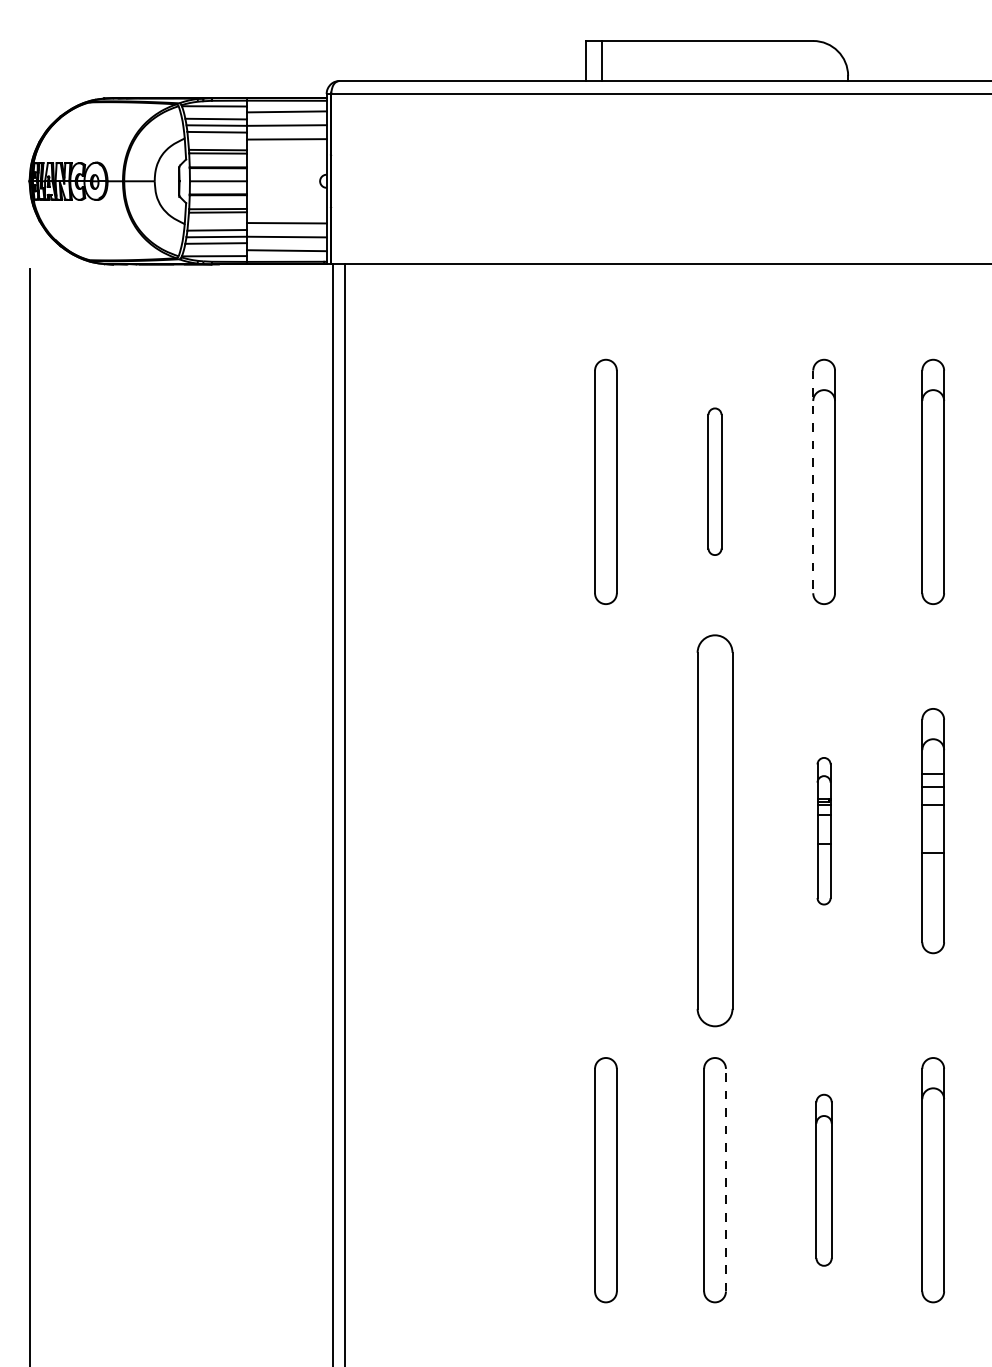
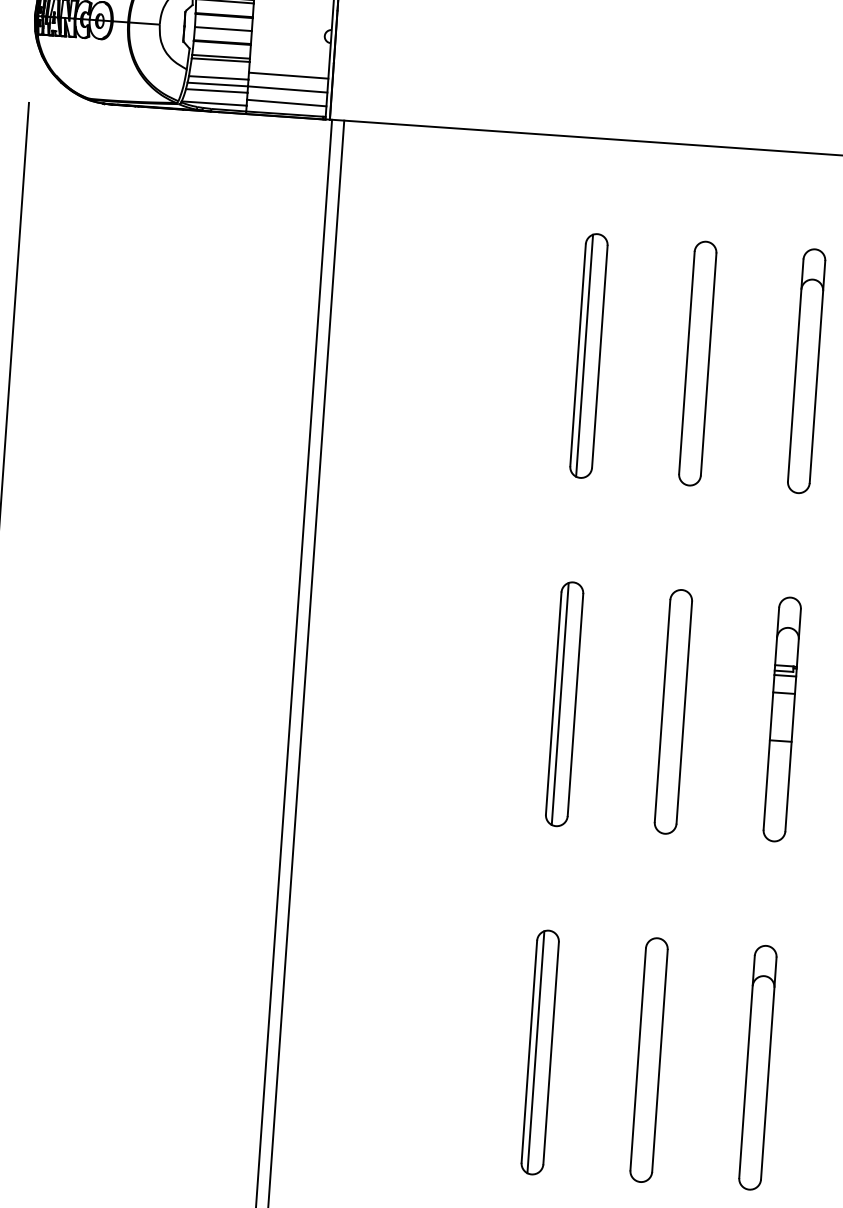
line: (601, 481) -> (584, 355), added
part: (714, 481) -> (697, 363), size x1.67
line: (813, 482) -> (795, 371), dashed -> solid
part: (605, 831) -> (564, 704), added
part: (714, 831) -> (672, 712), size x0.62
part: (823, 831) -> (781, 719), size x1.67
line: (601, 1179) -> (535, 1051), added
line: (725, 1179) -> (659, 1060), dashed -> solid
part: (823, 1180) -> (757, 1068), size x1.43

